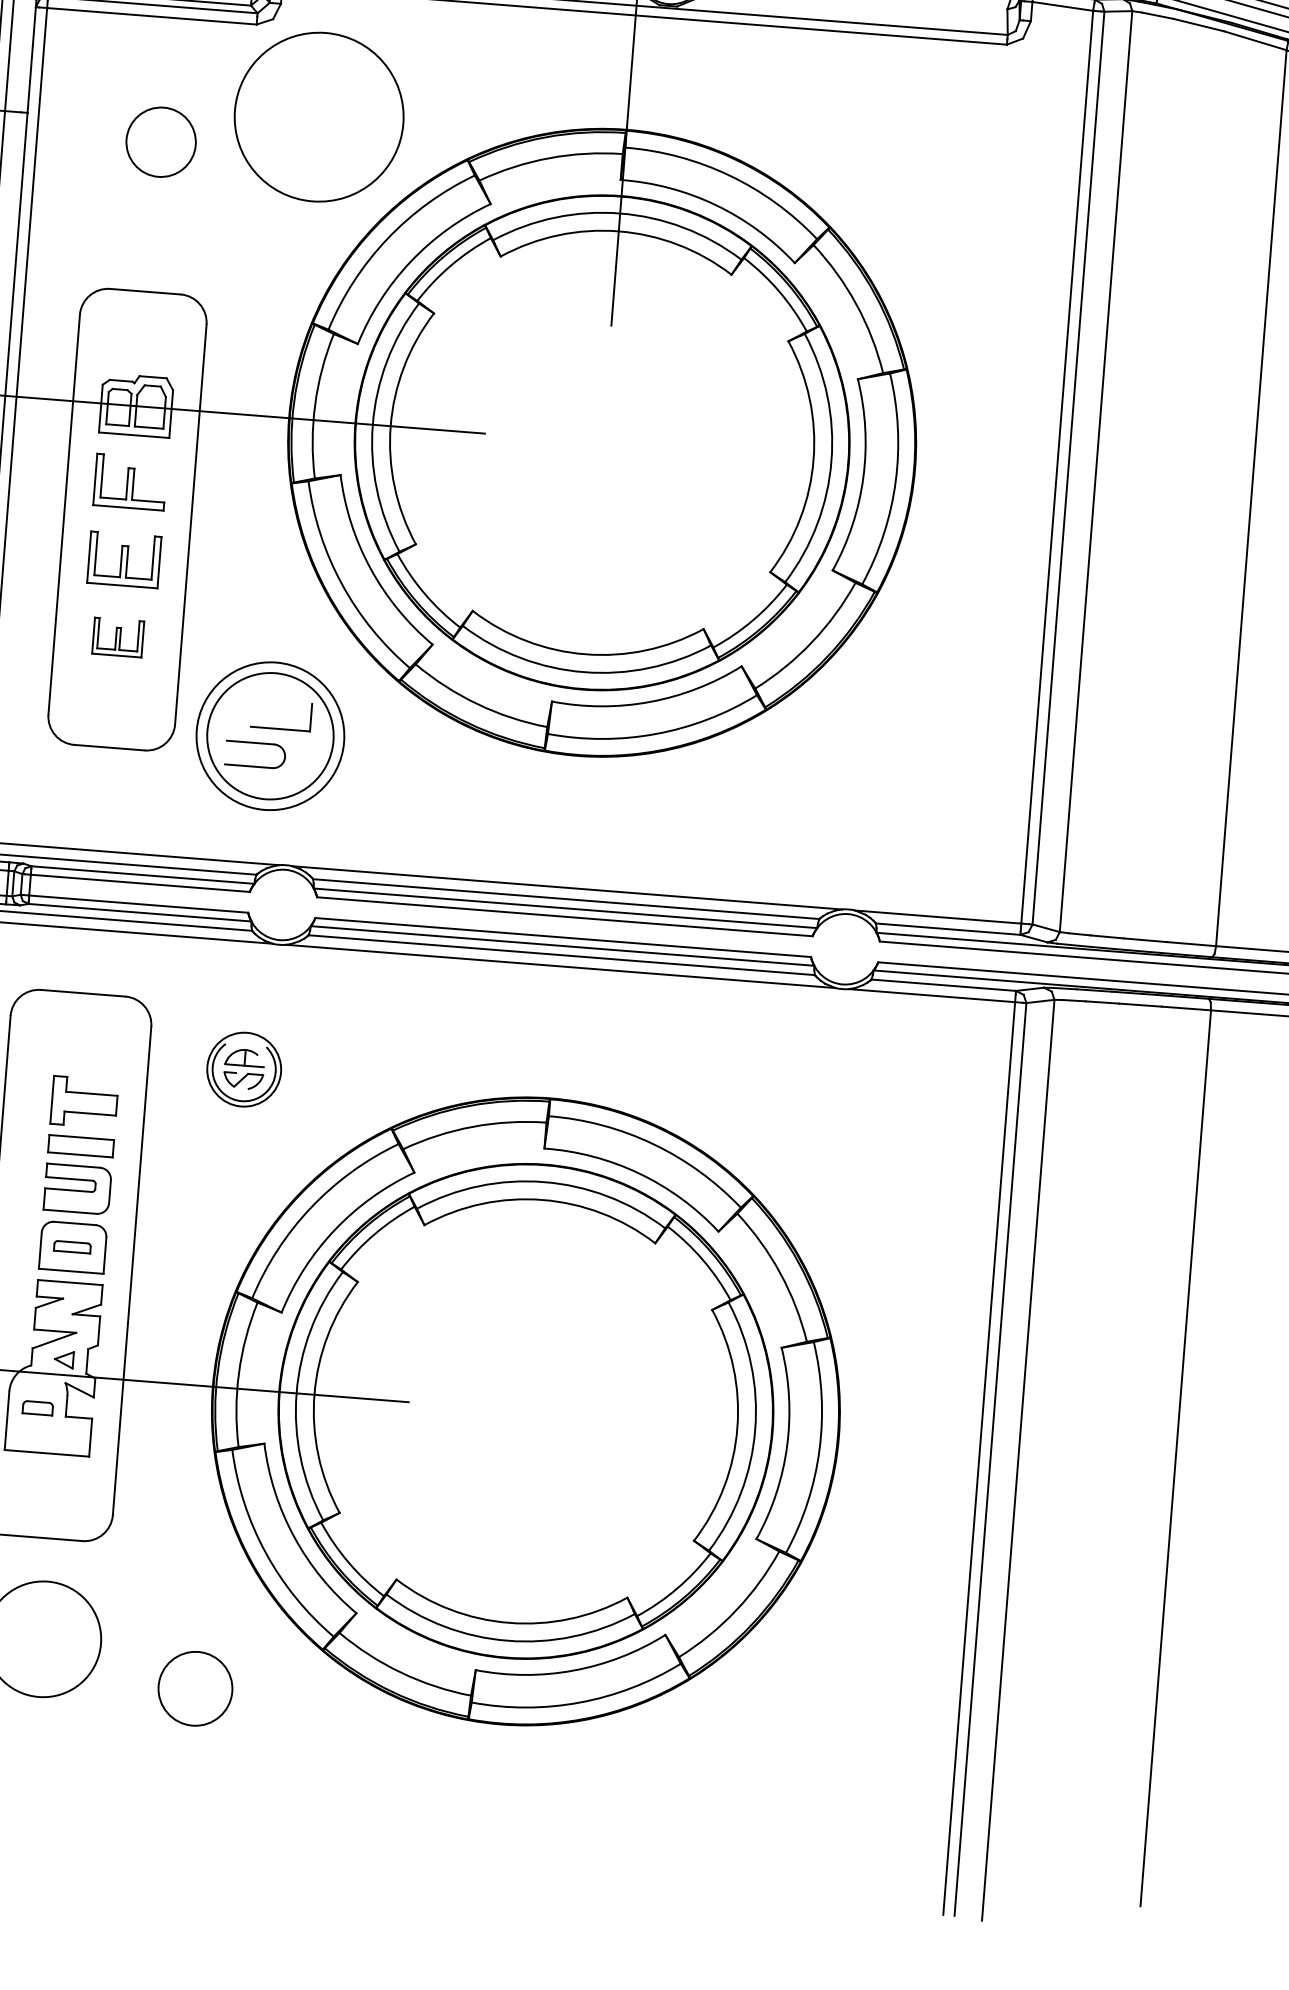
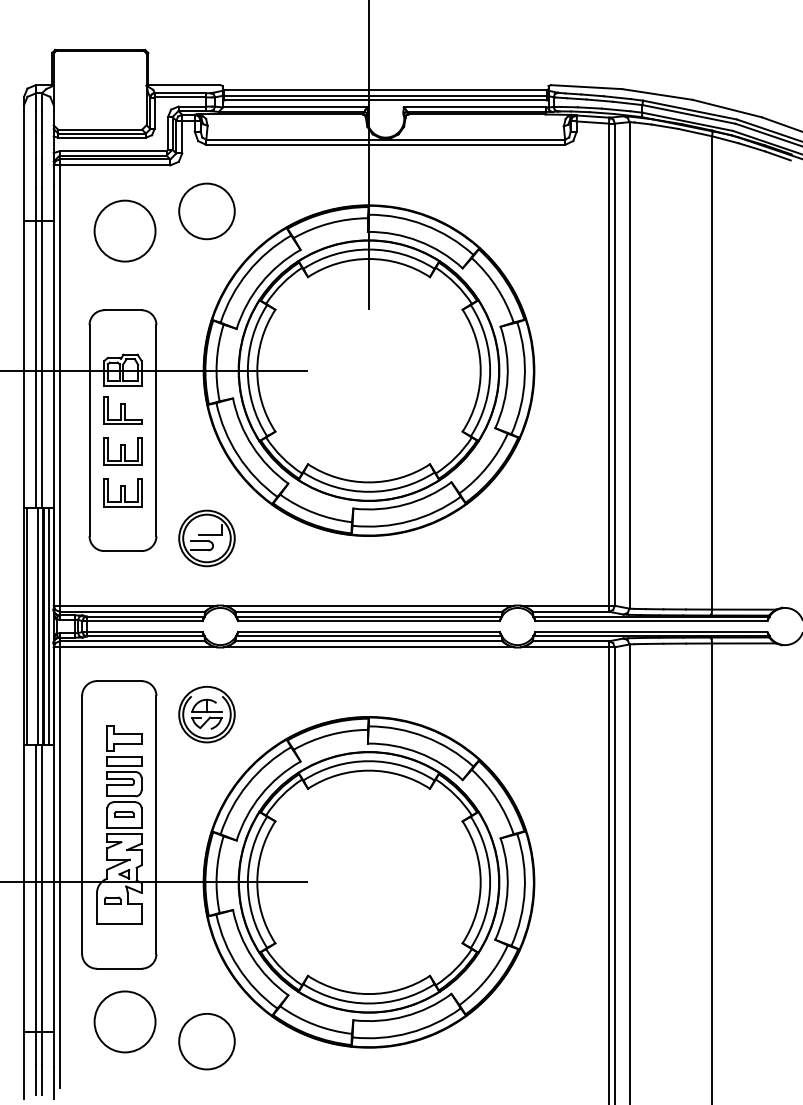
circle: (318, 117) -> (206, 211), size x0.62
circle: (160, 140) -> (124, 230), size x1.67
part: (117, 636) -> (122, 492), size x1.43
part: (269, 736) -> (206, 538), size x0.71
part: (243, 1069) -> (206, 714), size x1.43
circle: (194, 1688) -> (206, 1041), size x1.43

